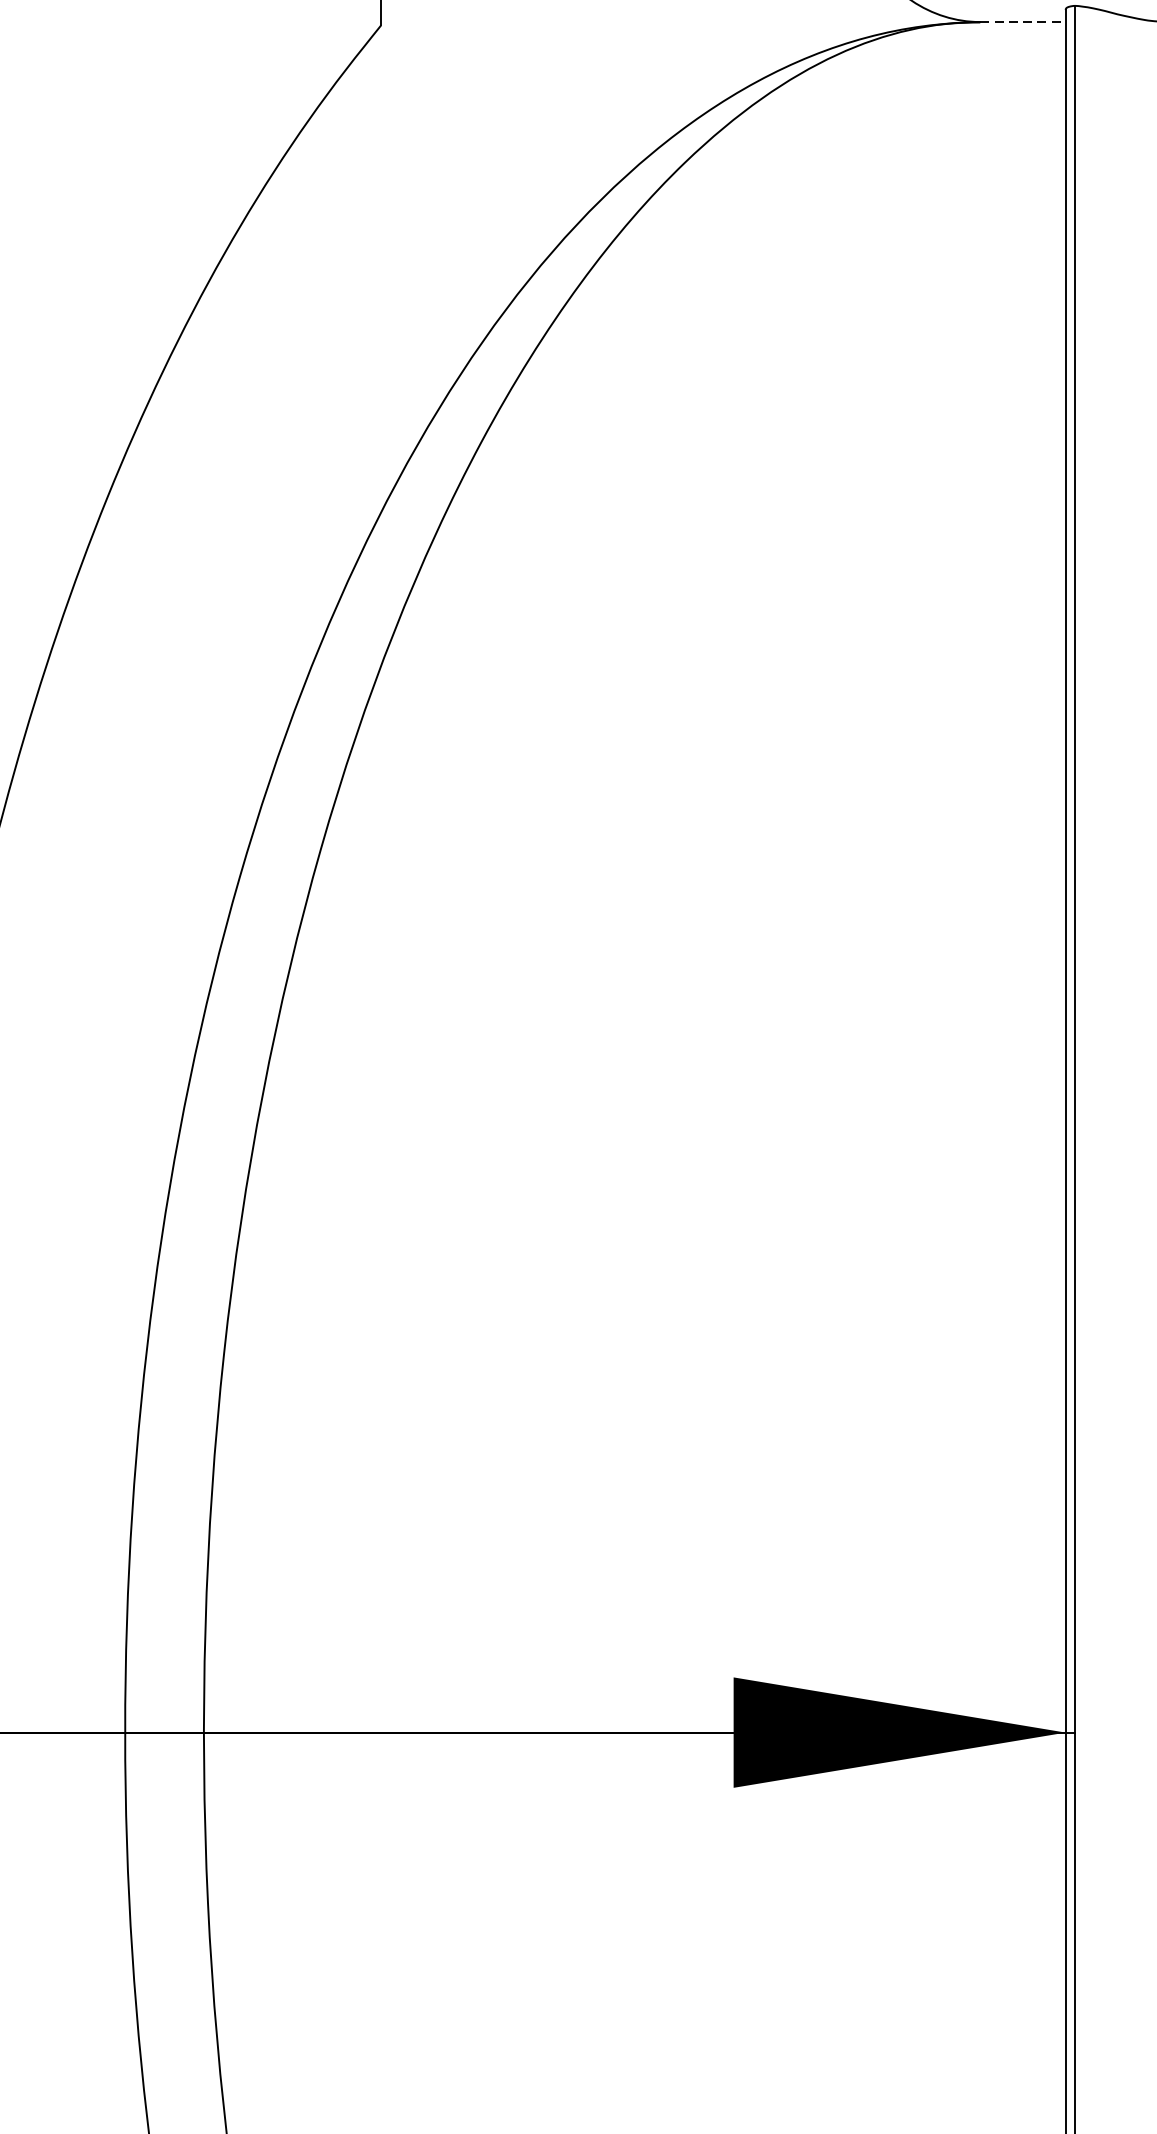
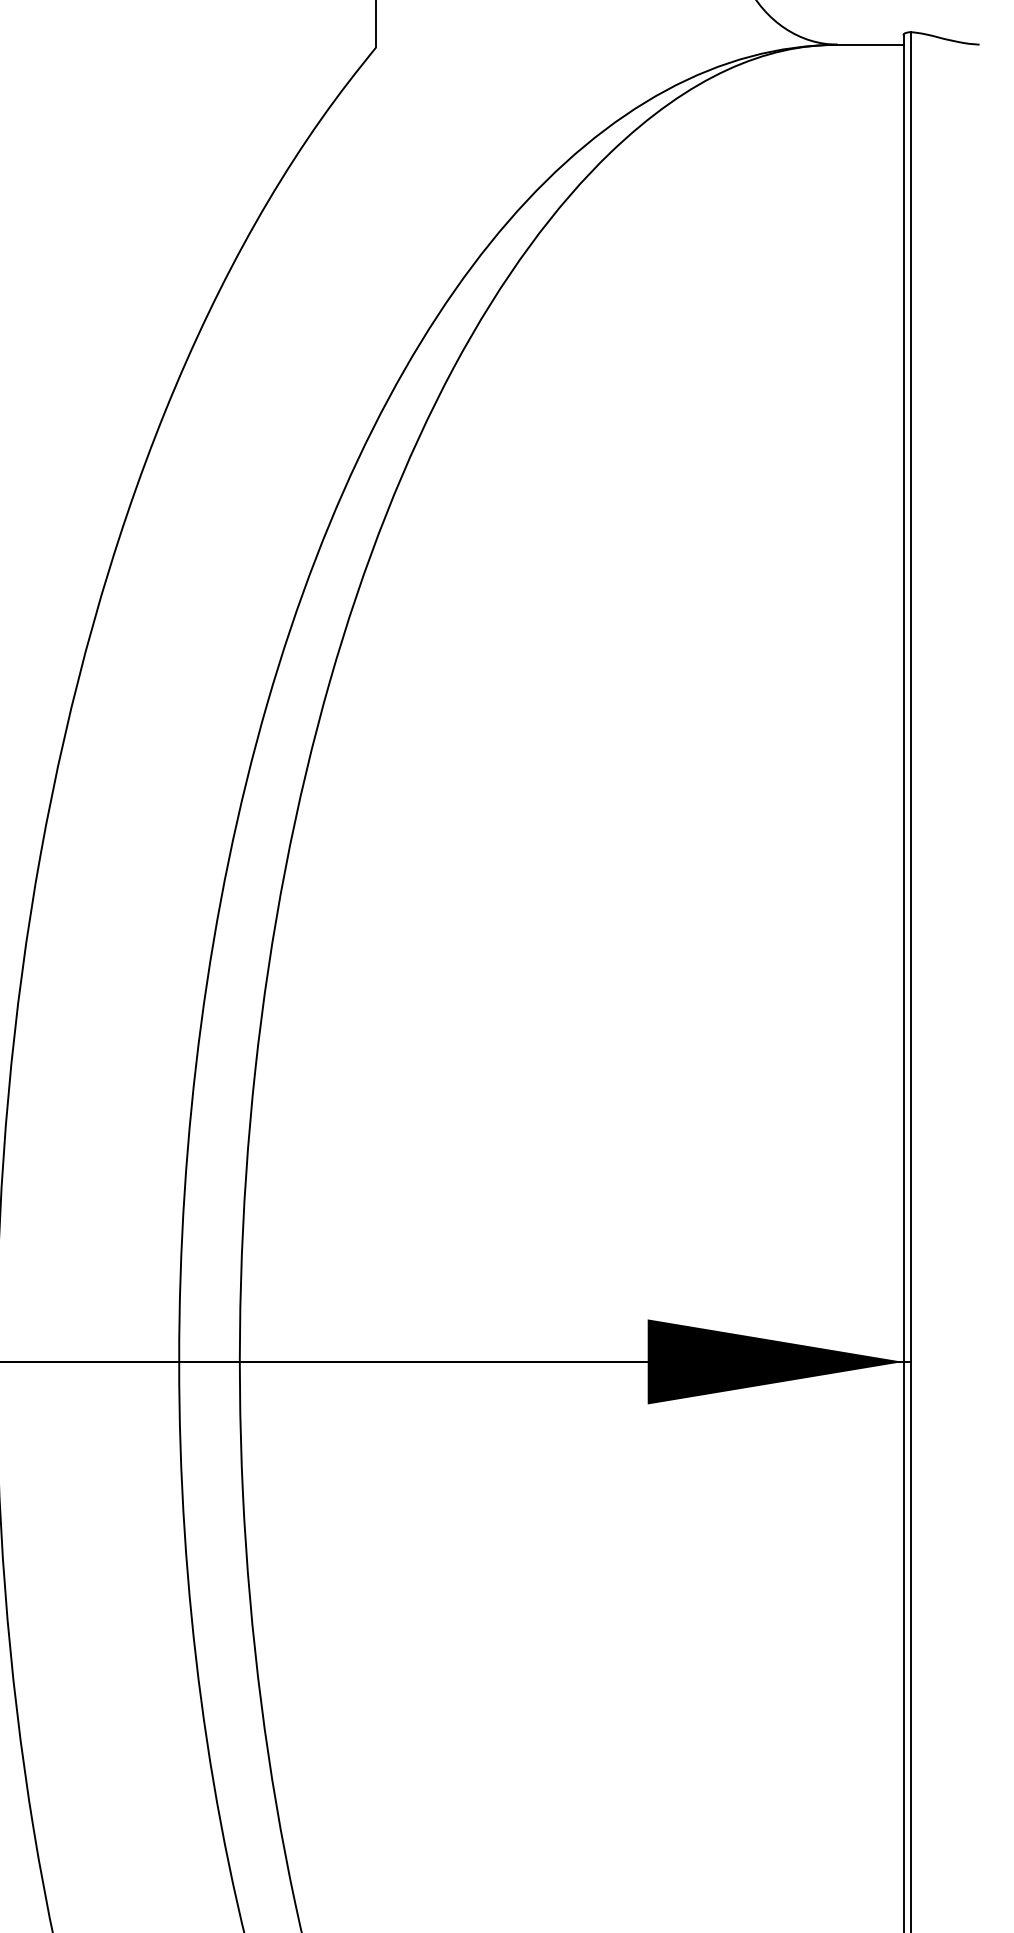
line: (1022, 21) -> (870, 44), dashed -> solid

